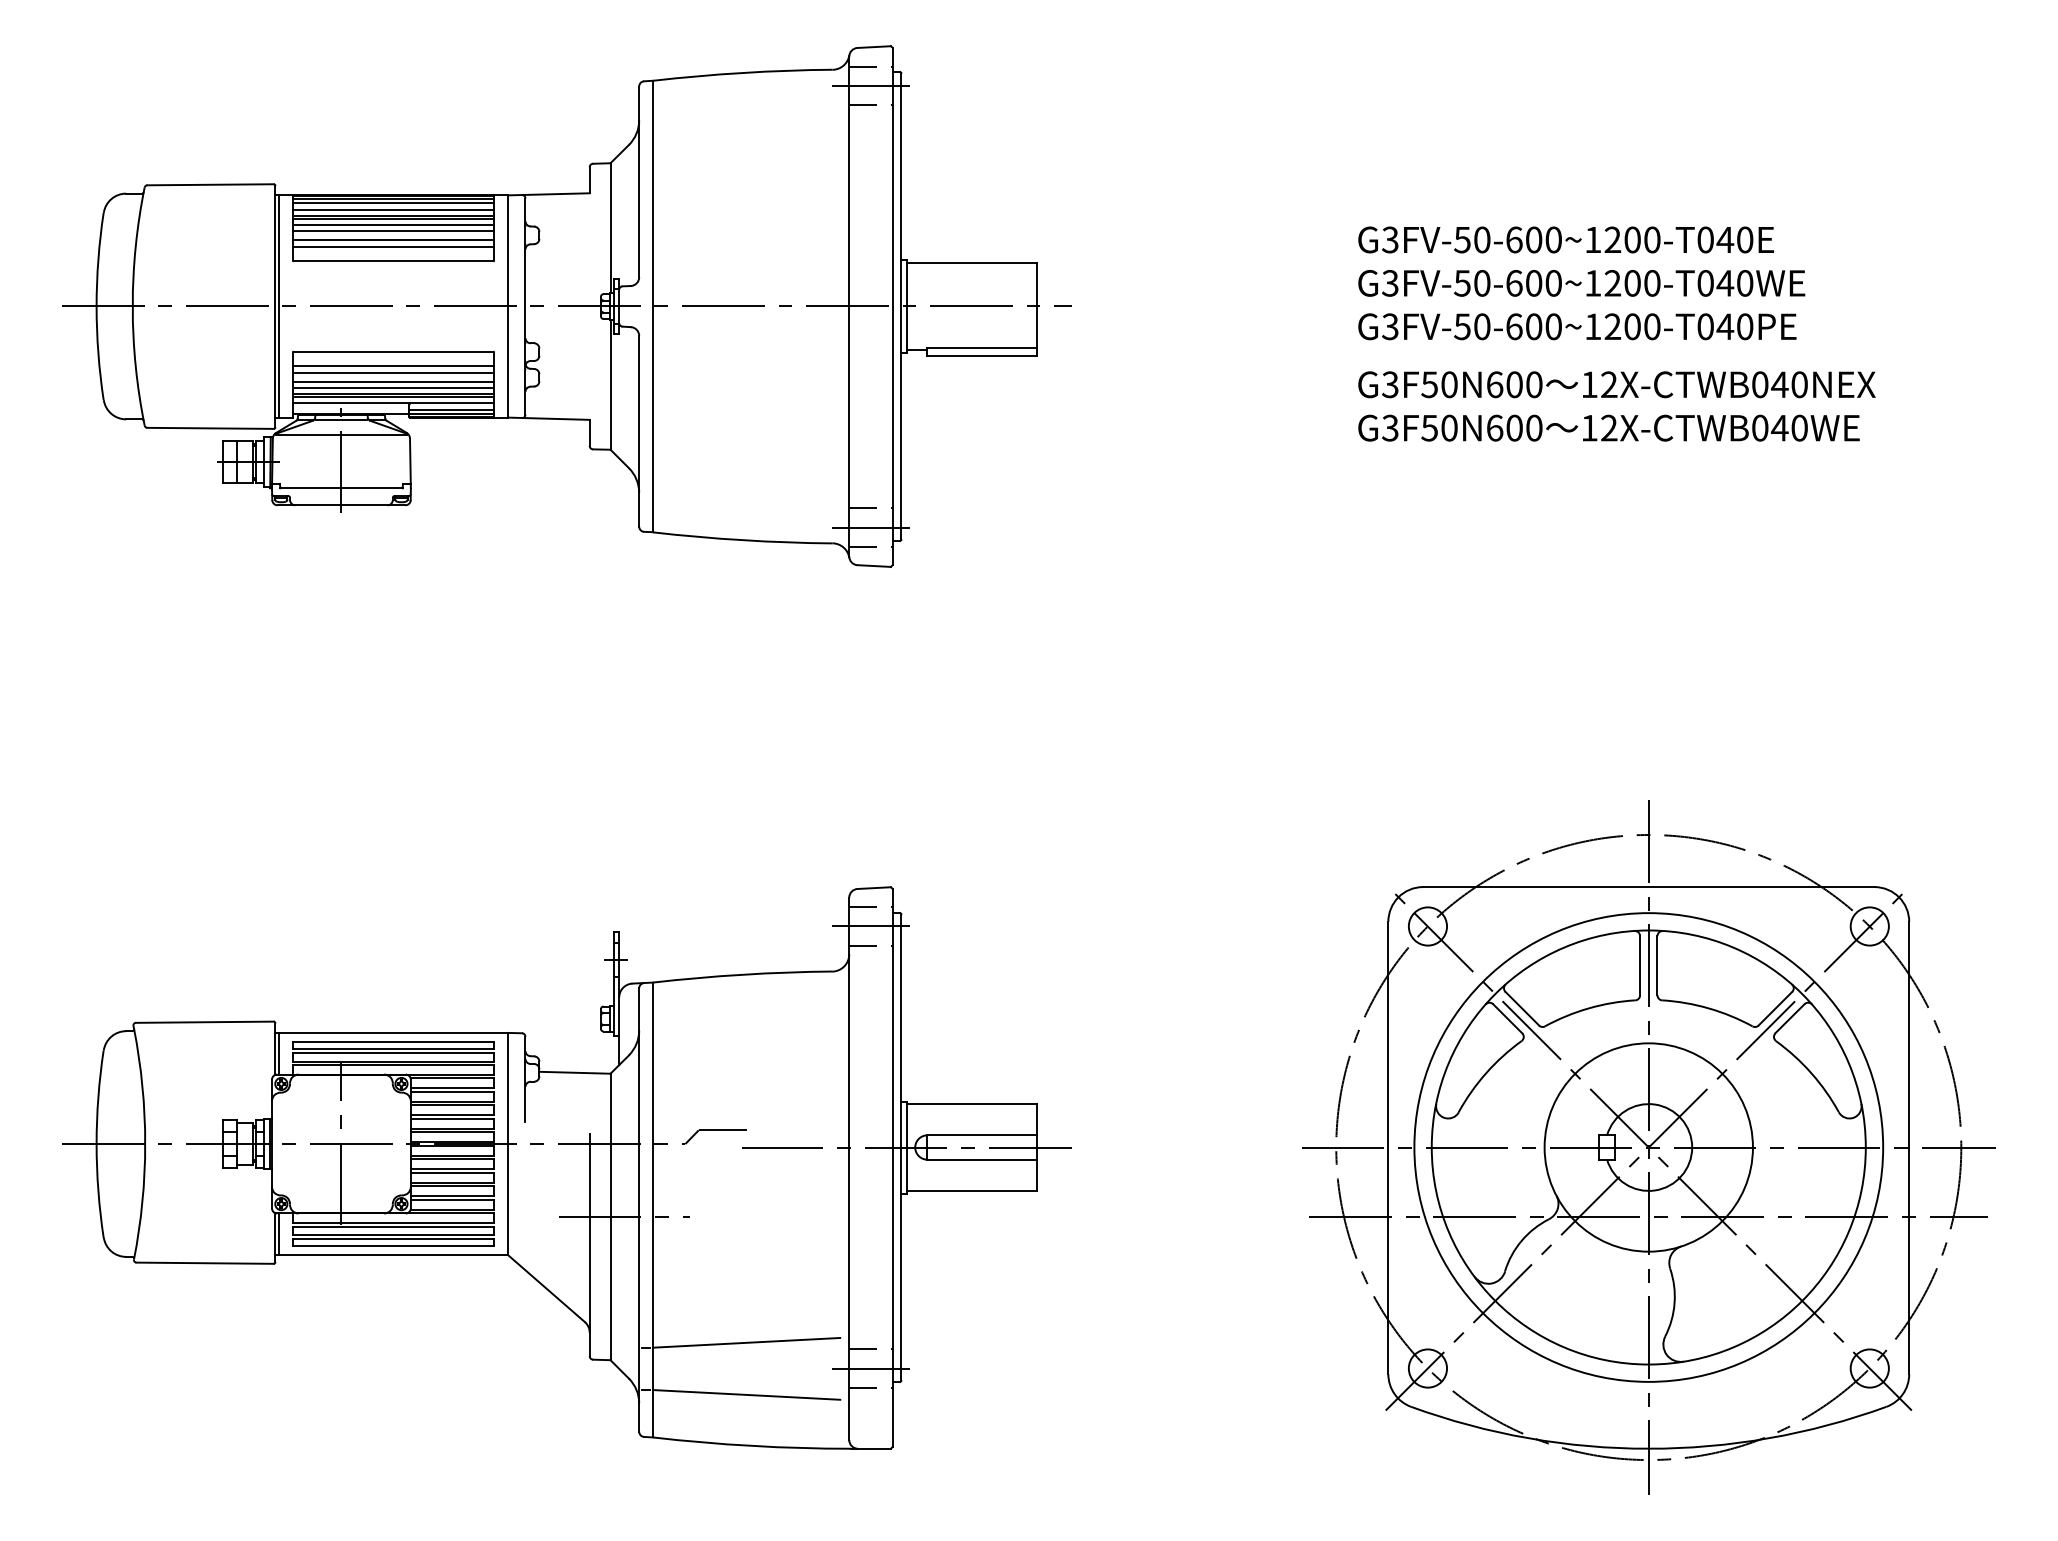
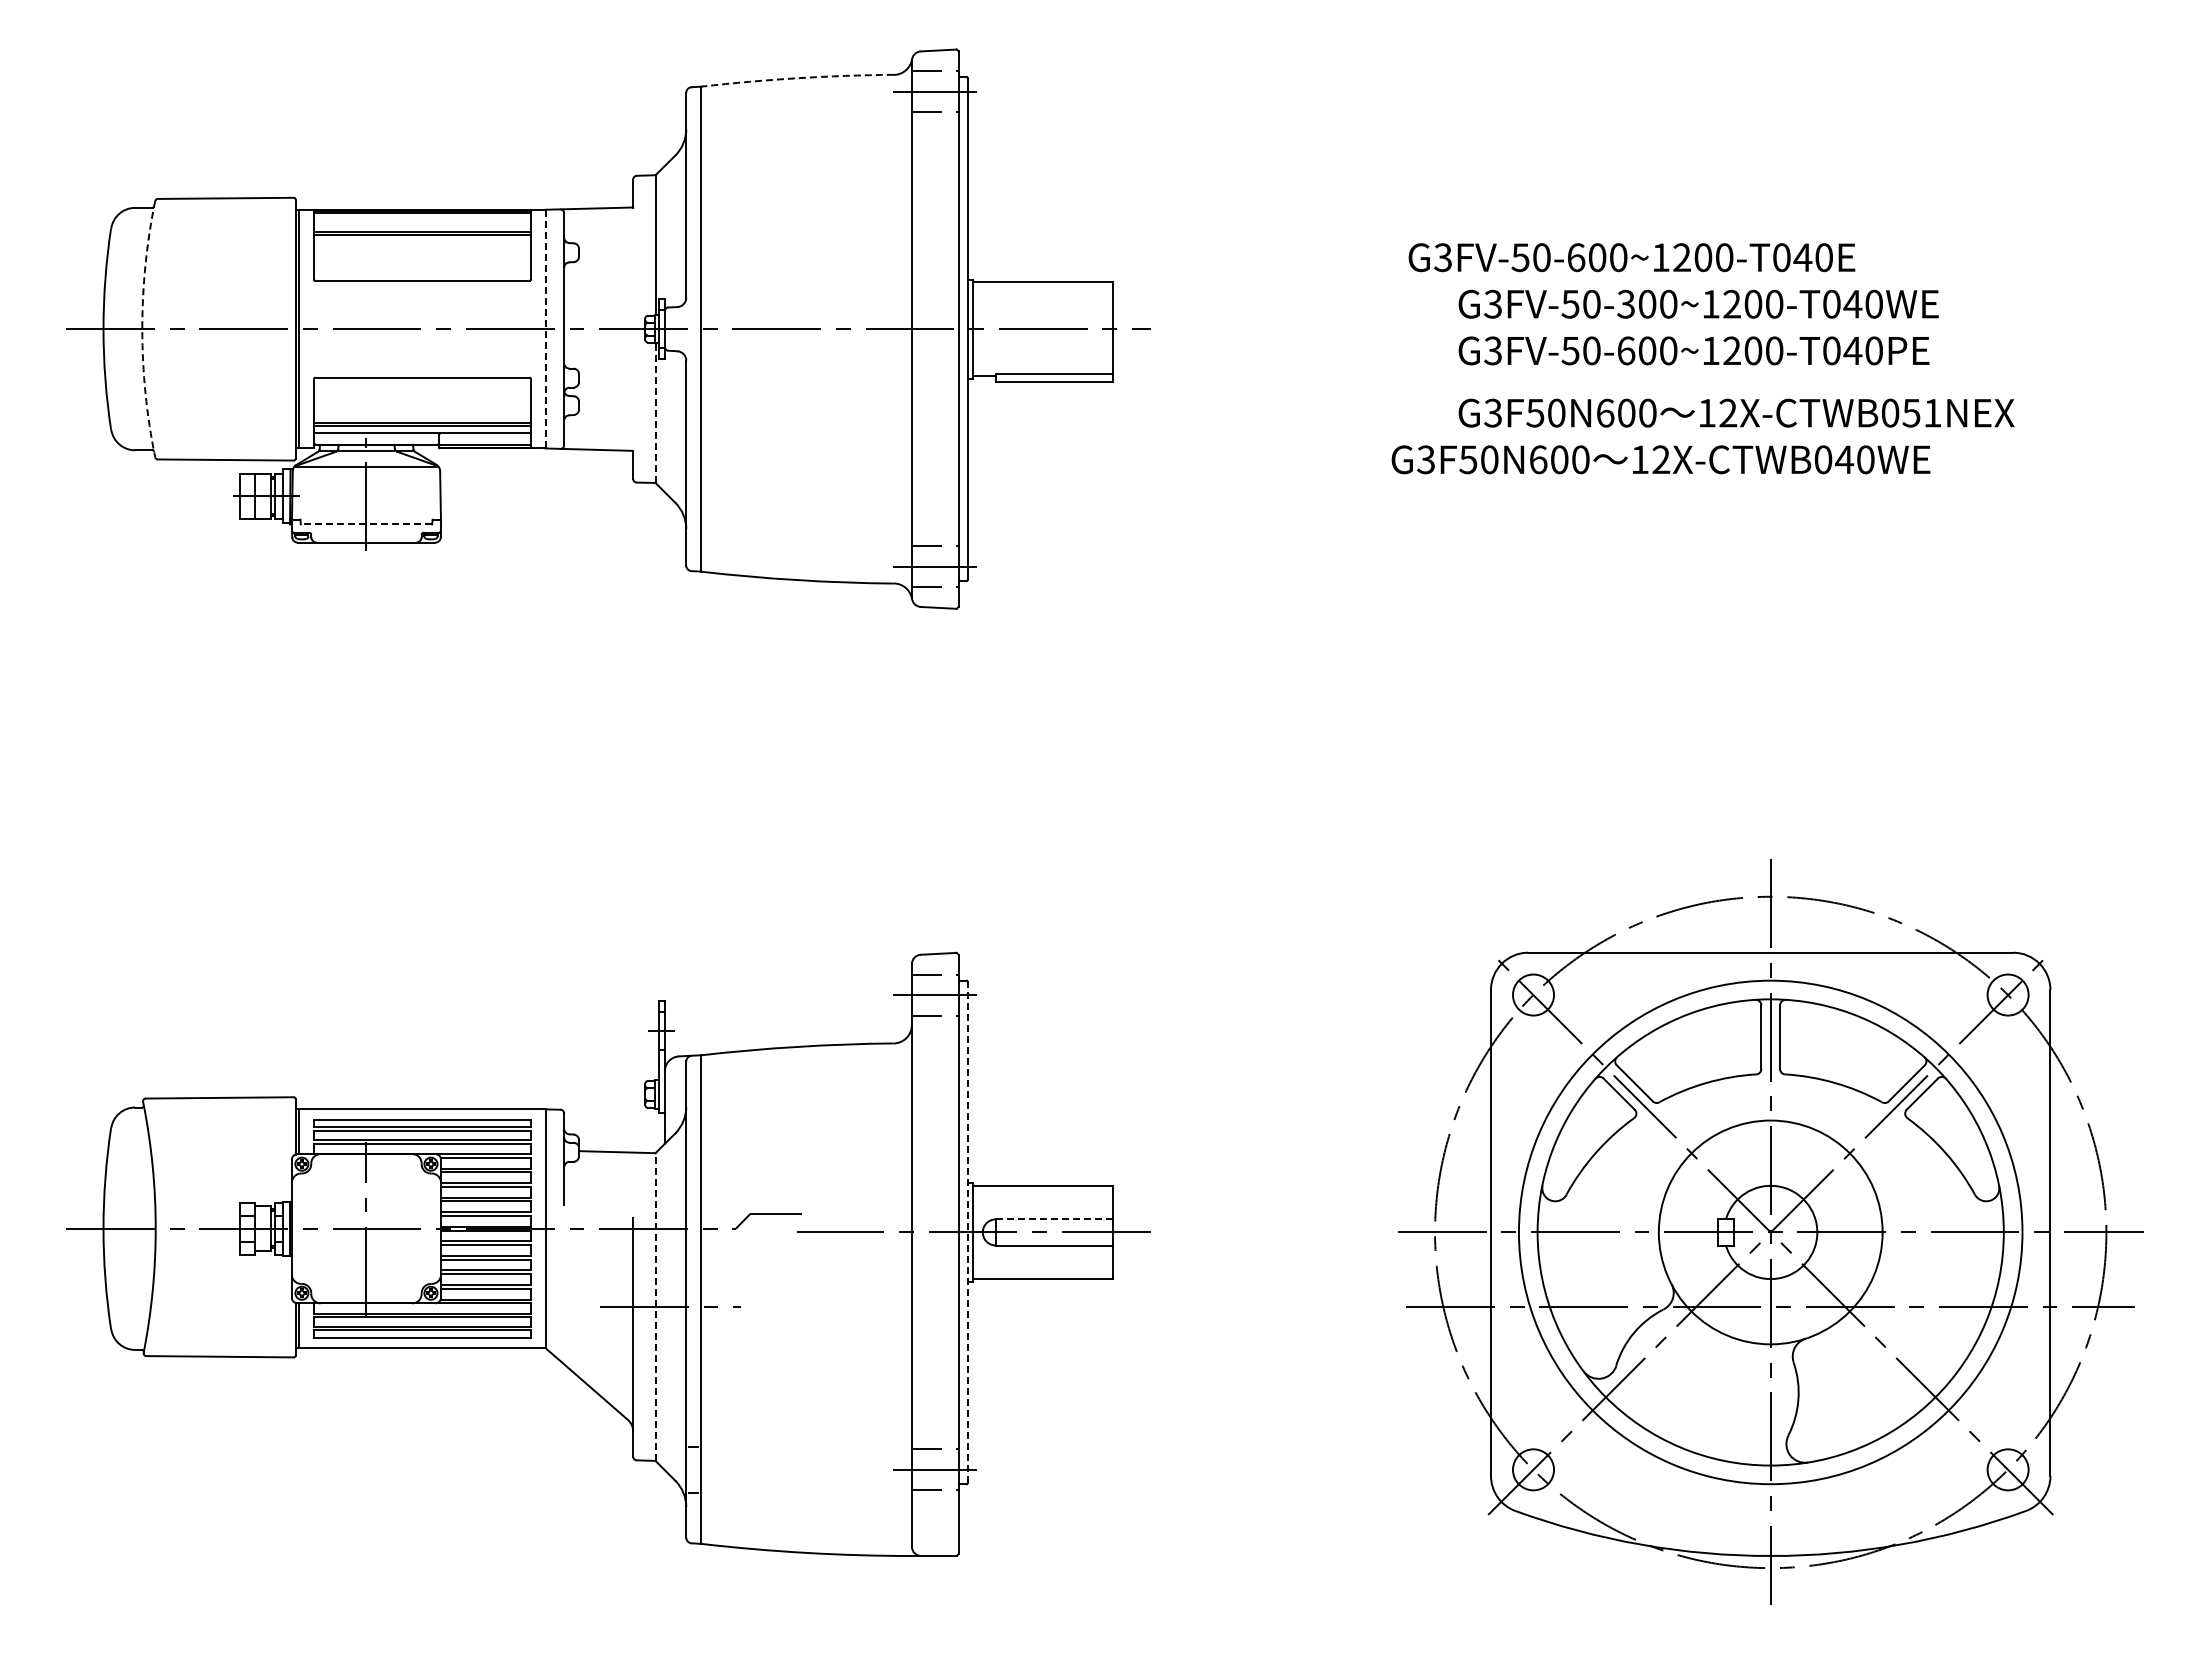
arc: (742, 73) -> (797, 78), solid -> dashed
line: (393, 203) -> (422, 218), removed
line: (393, 210) -> (422, 225), removed
line: (393, 224) -> (422, 241), removed
line: (393, 230) -> (422, 247), removed
text: (1565, 239) -> (1631, 257), moved
line: (393, 240) -> (422, 258), removed
line: (393, 247) -> (422, 265), removed
text: (1514, 282) -> (1626, 303), G3FV-50-600~1200-T040WE -> G3FV-50-300~1200-T040WE
arc: (132, 306) -> (142, 329), solid -> dashed
line: (508, 306) -> (545, 329), solid -> dashed
line: (393, 366) -> (422, 393), removed
line: (393, 372) -> (422, 400), removed
line: (393, 382) -> (422, 410), removed
text: (1789, 384) -> (1921, 412), 12X-CTWB040NEX -> 12X-CTWB051NEX
line: (610, 385) -> (655, 413), solid -> dashed
line: (393, 387) -> (422, 416), removed
line: (451, 410) -> (484, 440), removed
text: (1608, 427) -> (1660, 459), moved
line: (341, 488) -> (366, 524), solid -> dashed
line: (981, 1135) -> (1054, 1219), solid -> dashed
line: (900, 1147) -> (967, 1232), solid -> dashed
line: (610, 1217) -> (655, 1307), solid -> dashed
line: (746, 1343) -> (801, 1442), removed
line: (746, 1394) -> (801, 1497), removed

